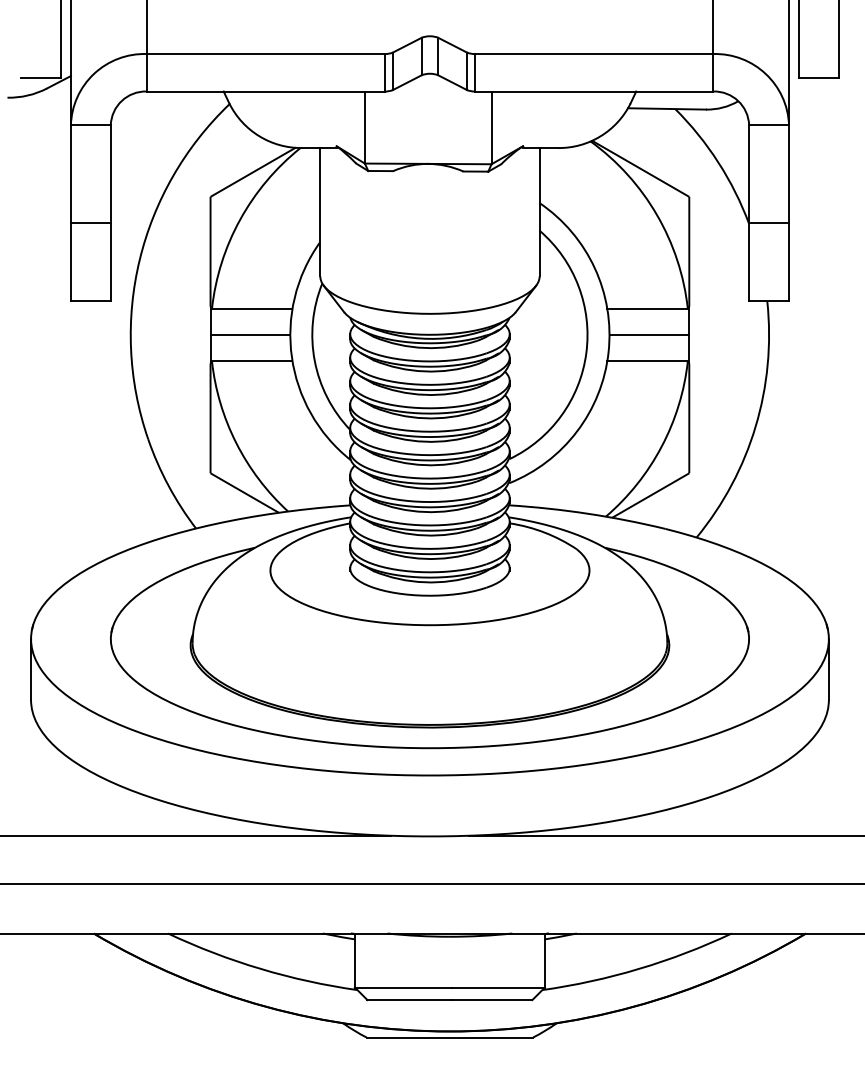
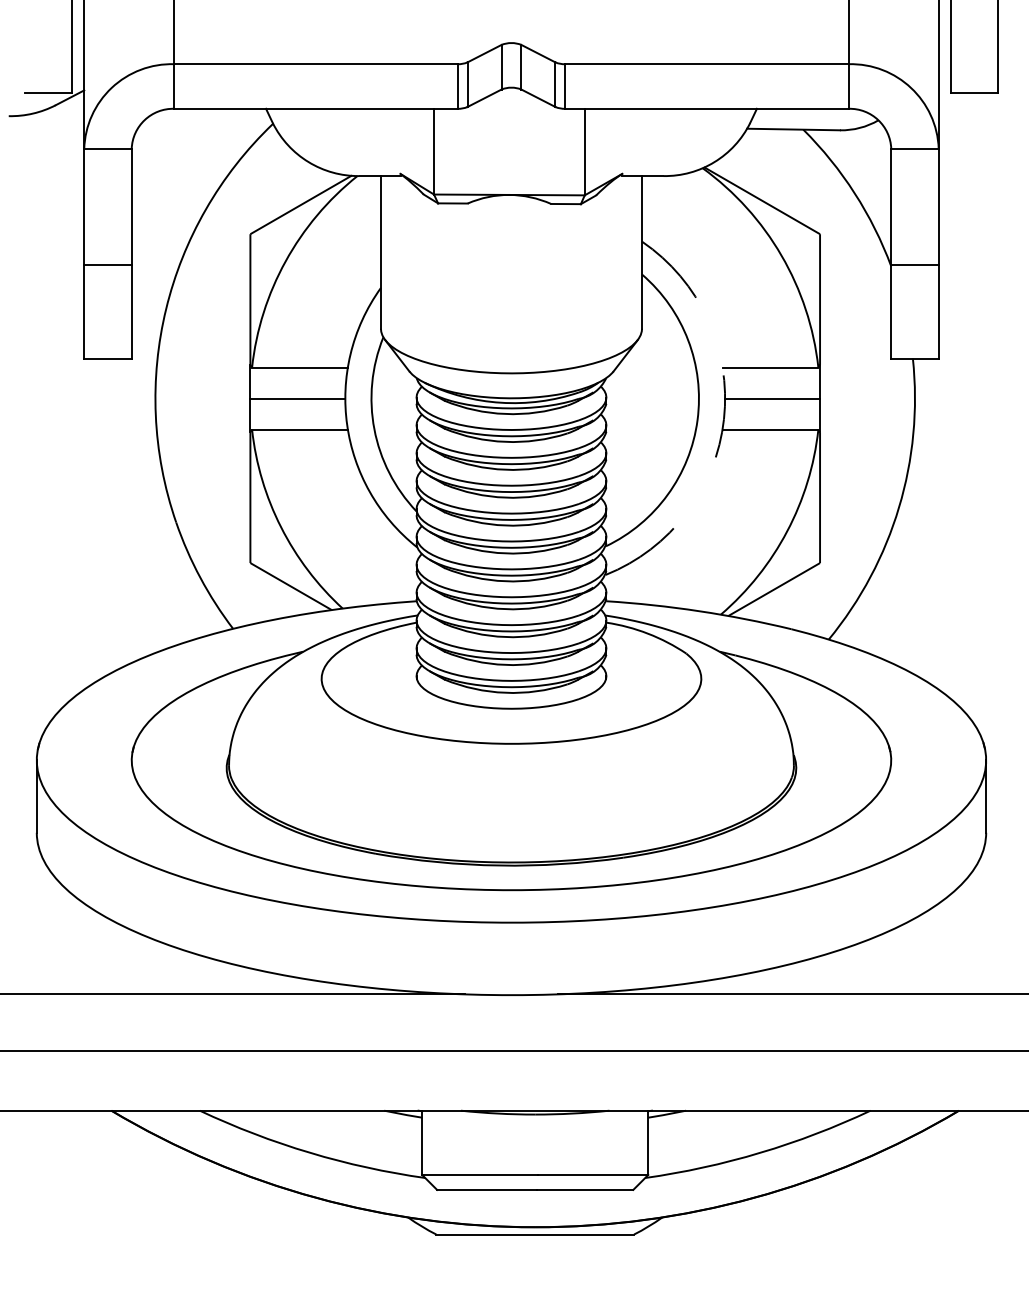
arc: (608, 352) -> (723, 419), solid -> dashed

